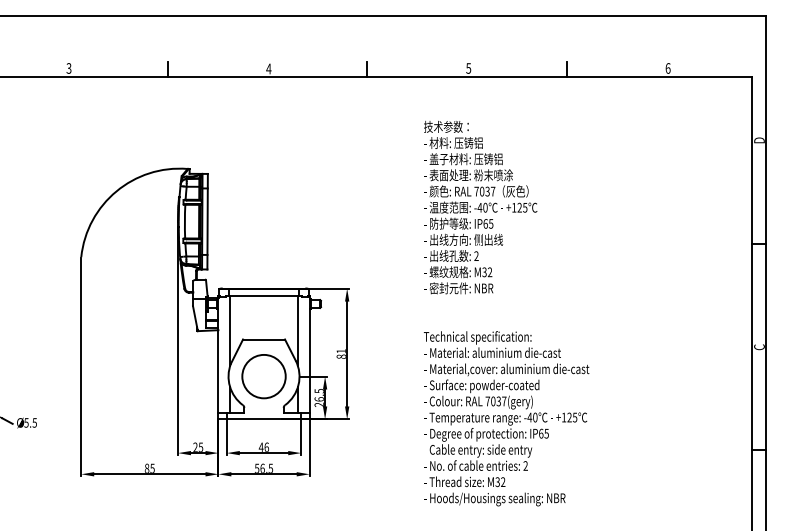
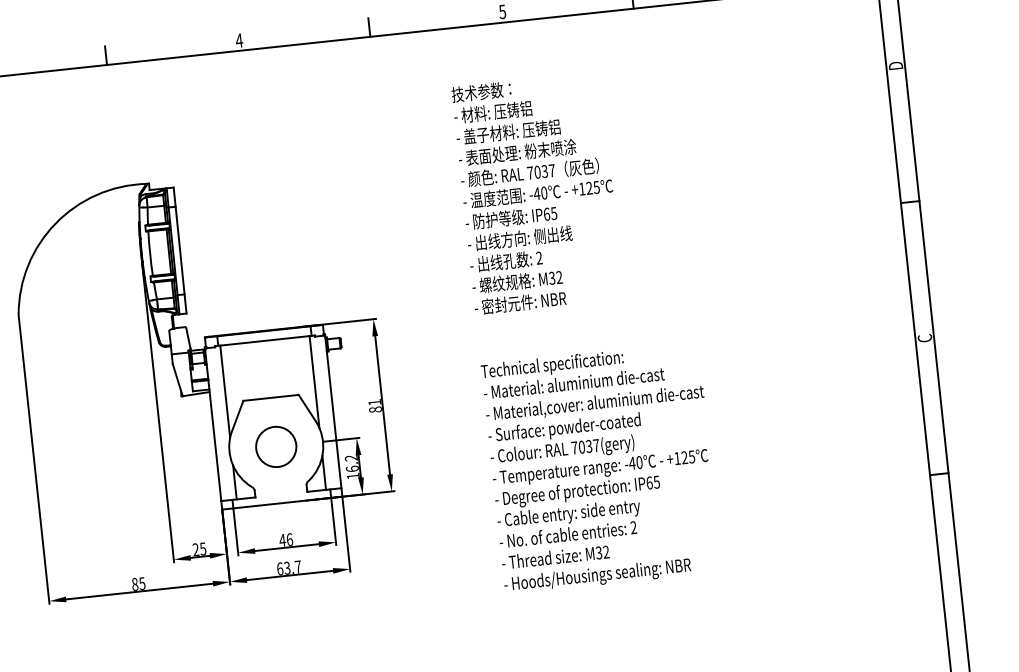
circle: (263, 376) -> (275, 446), size x0.7
text: (318, 397) -> (350, 466), 26.5 -> 16.2
text: (263, 467) -> (288, 566), 56.5 -> 63.7

